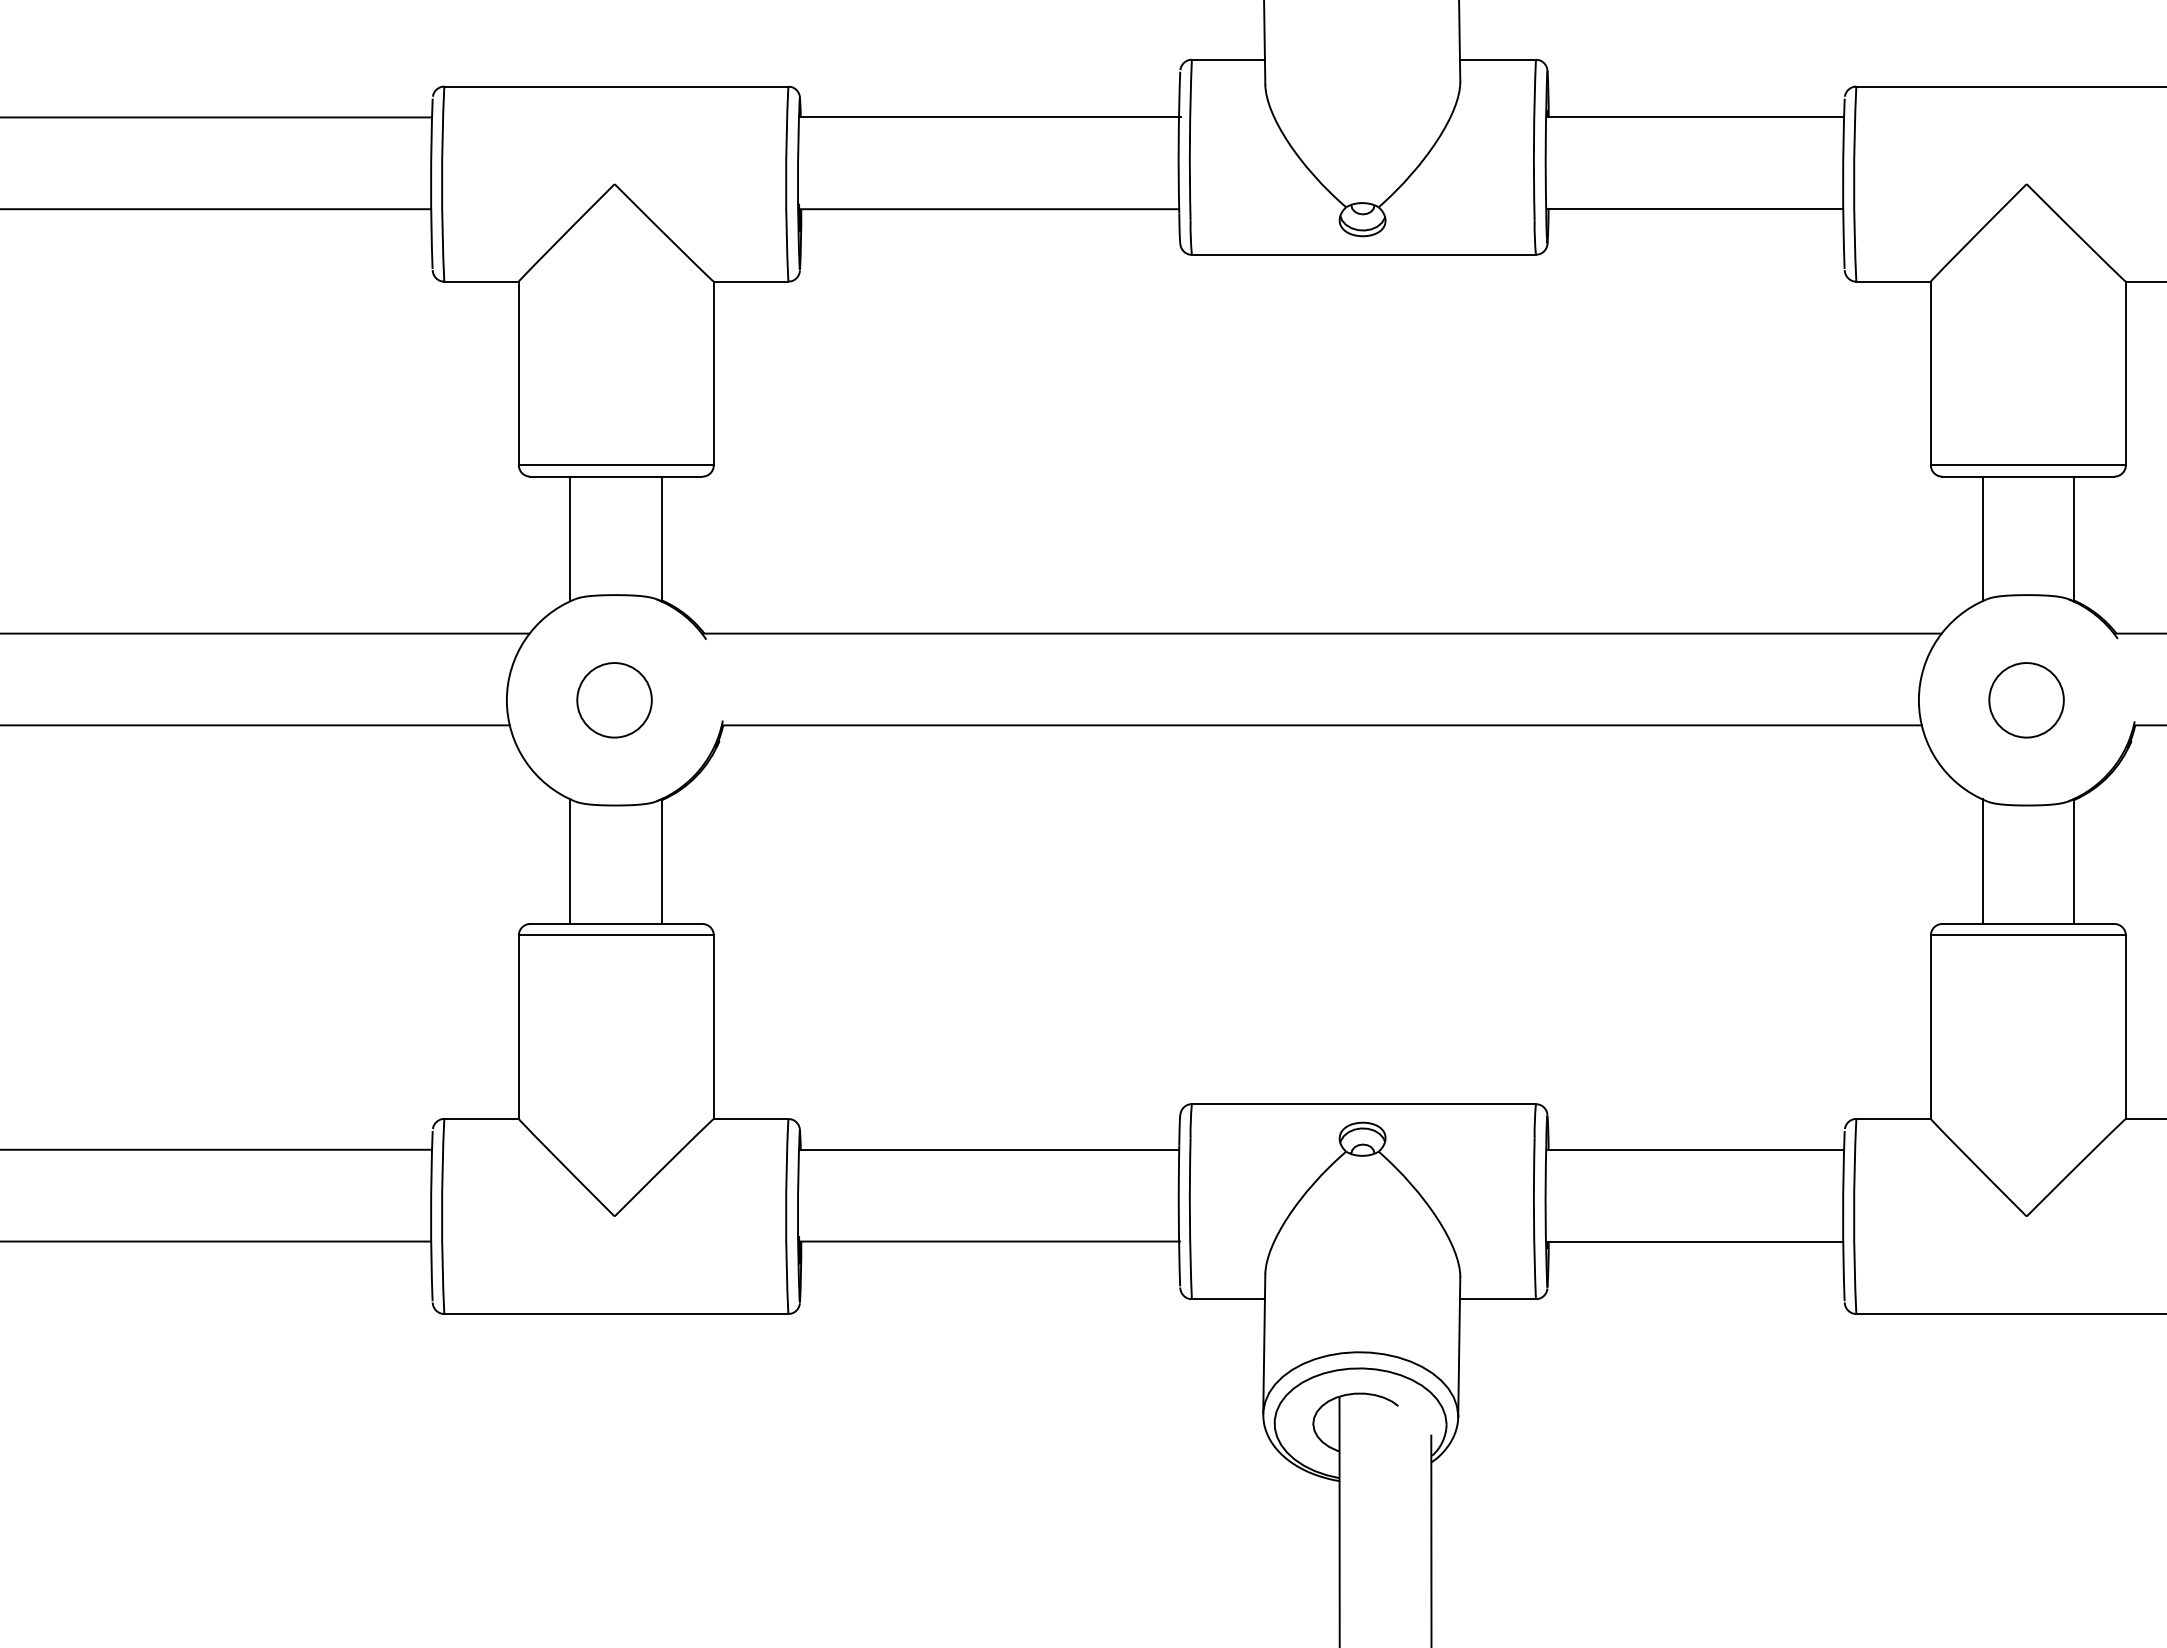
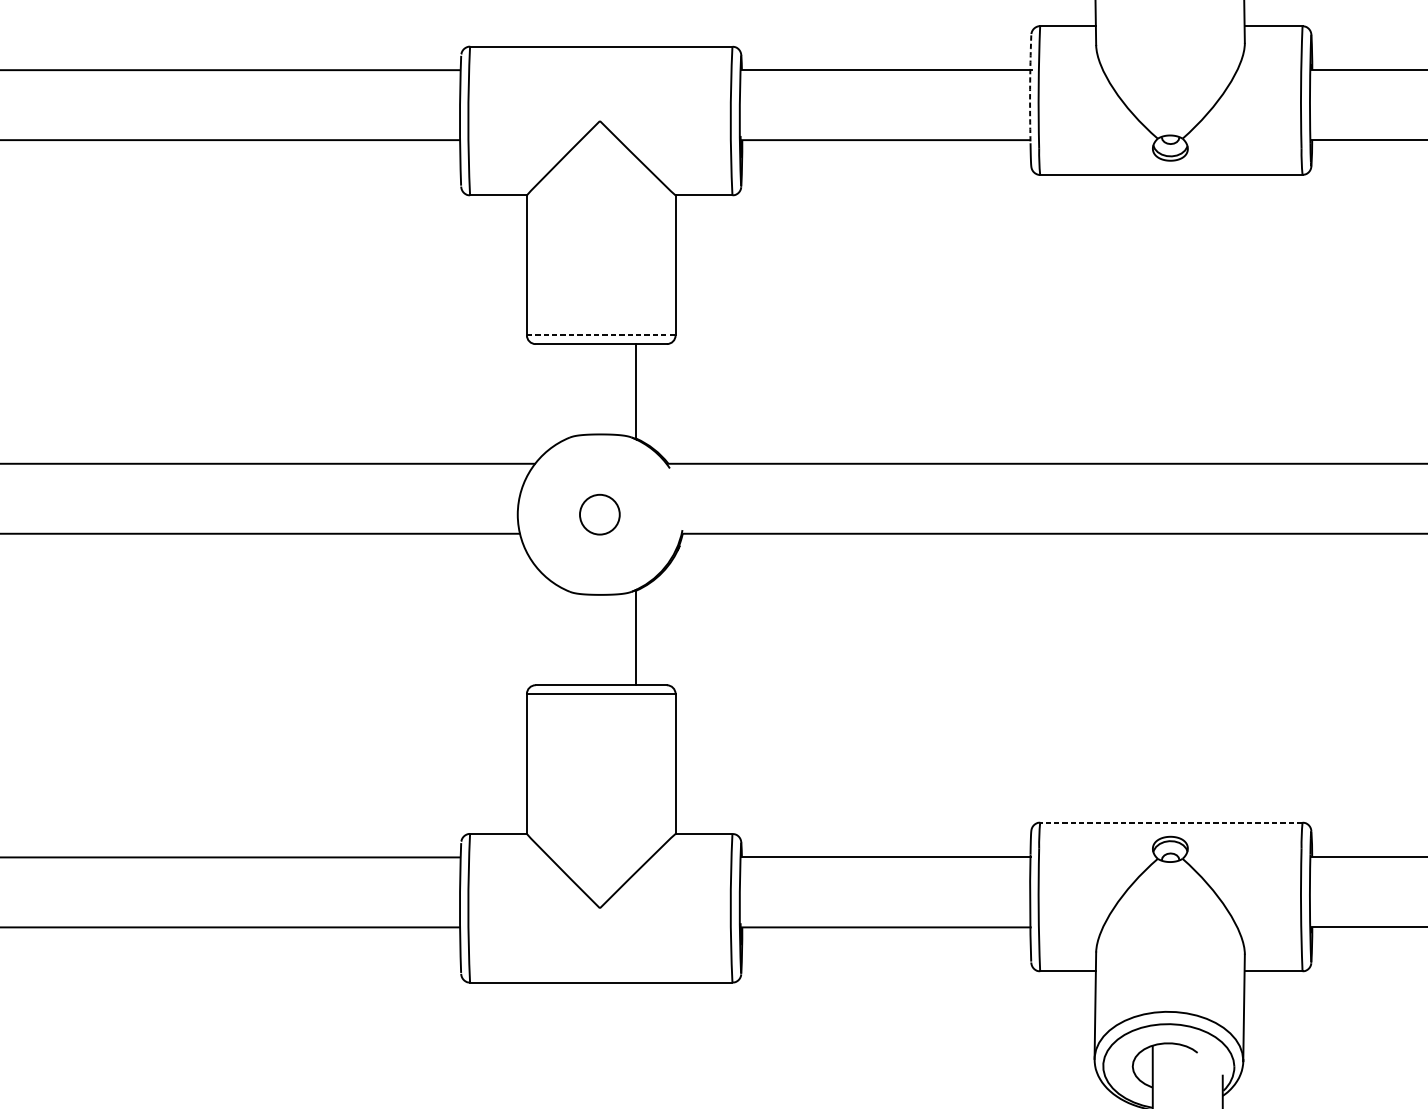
arc: (1178, 142) -> (1029, 89), solid -> dashed
line: (616, 465) -> (601, 335), solid -> dashed
line: (570, 538) -> (566, 391), removed
circle: (614, 700) -> (599, 514), size x0.7
line: (570, 861) -> (566, 637), removed
line: (1363, 1104) -> (1171, 822), solid -> dashed

